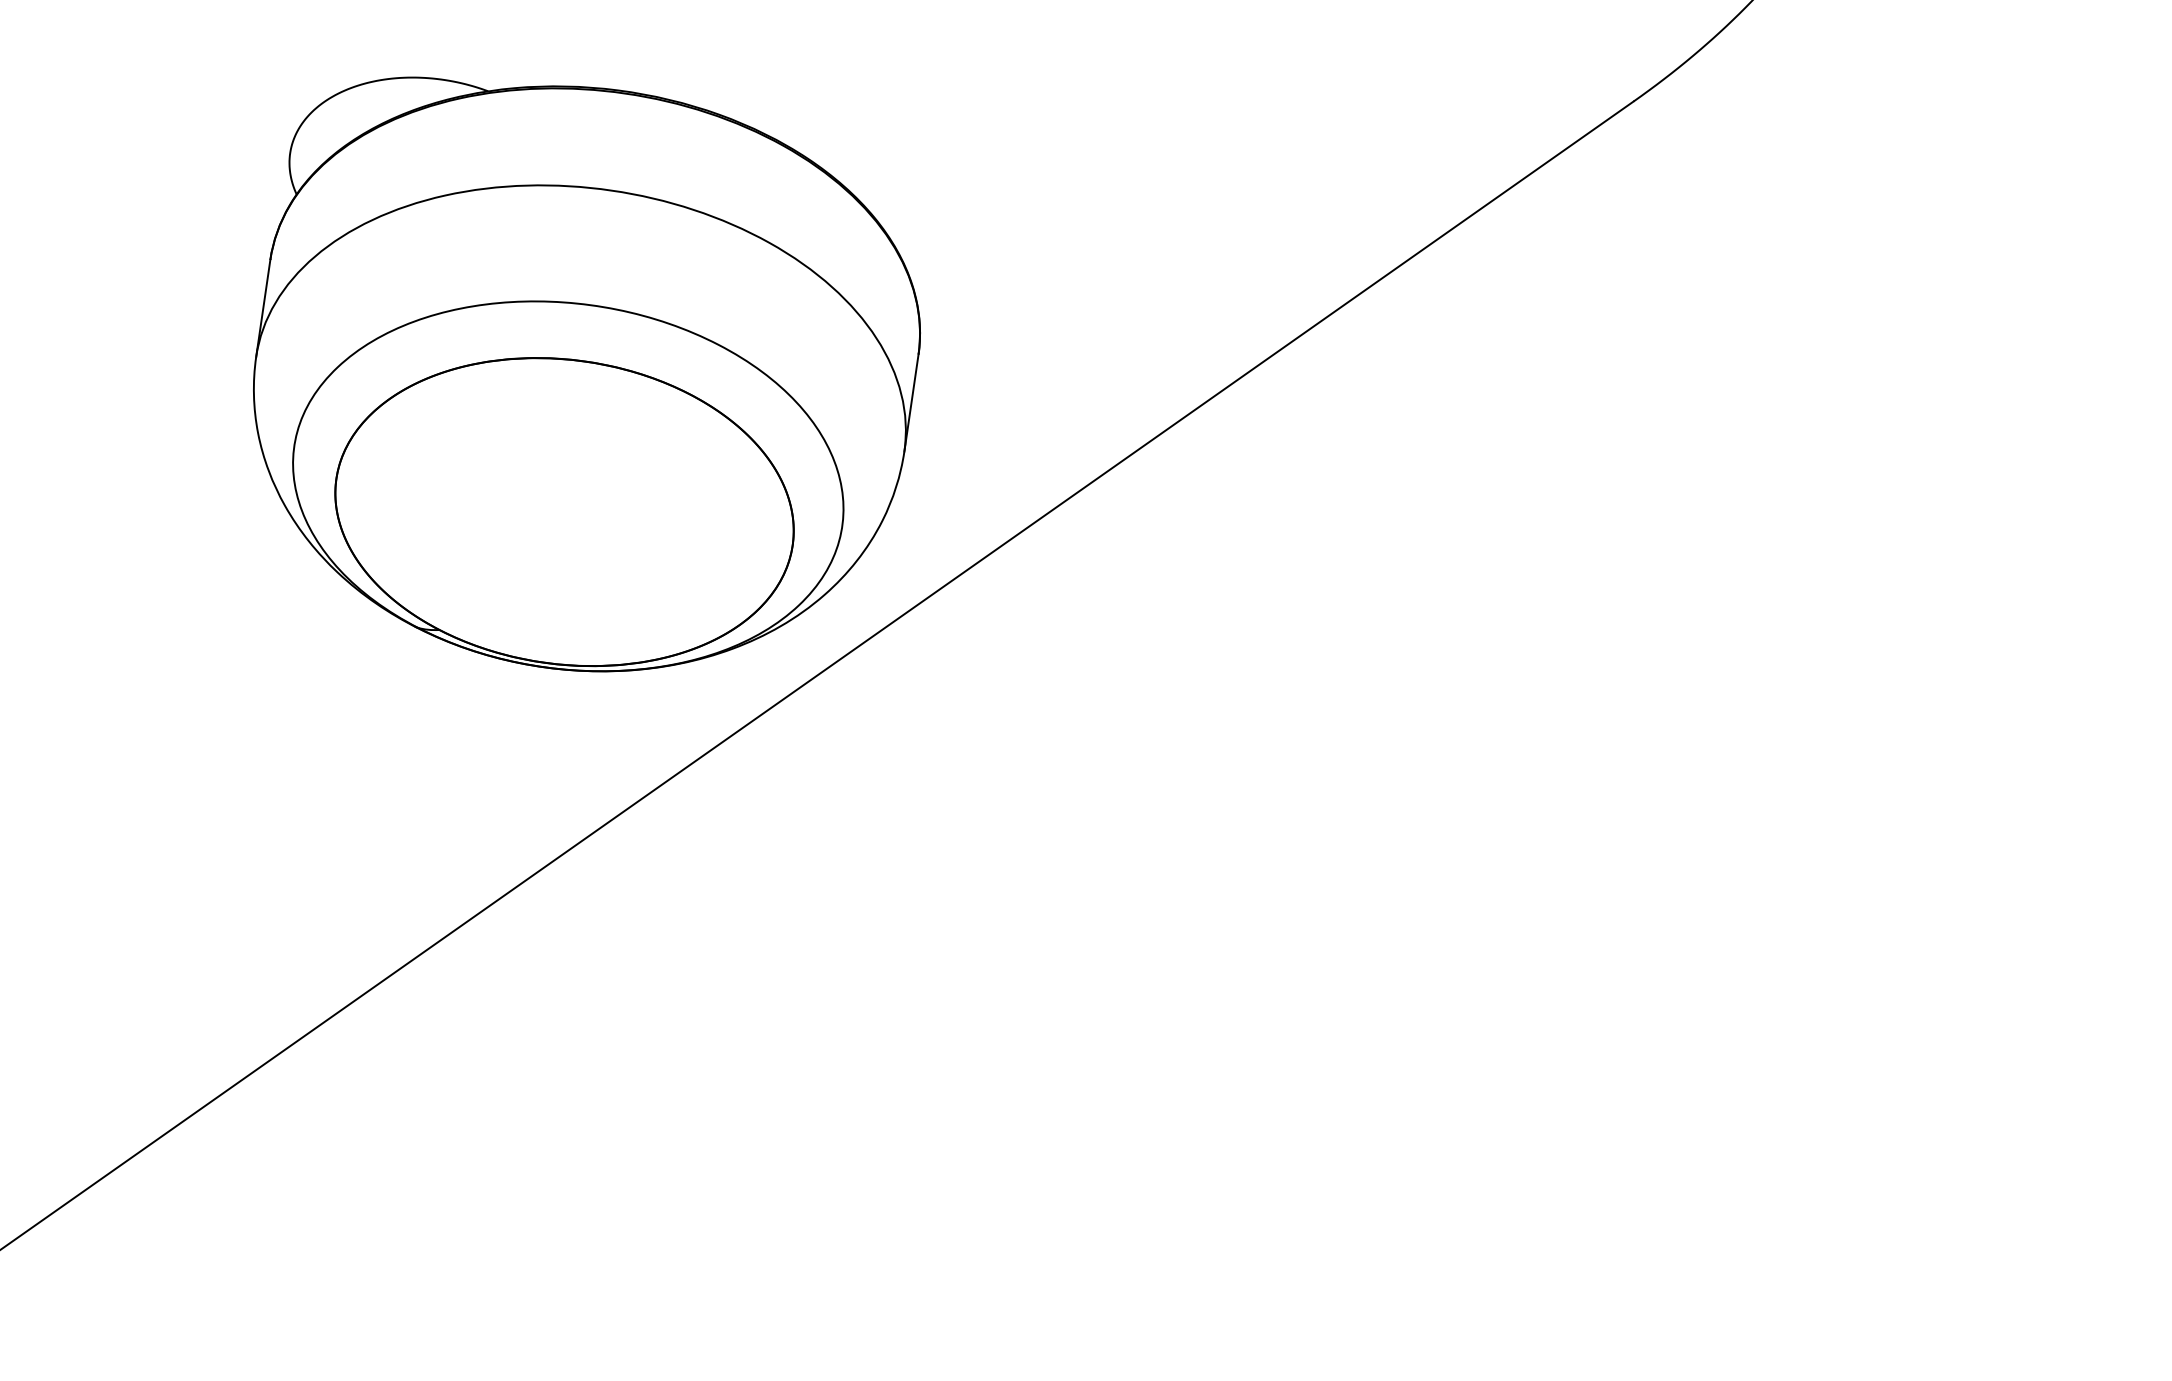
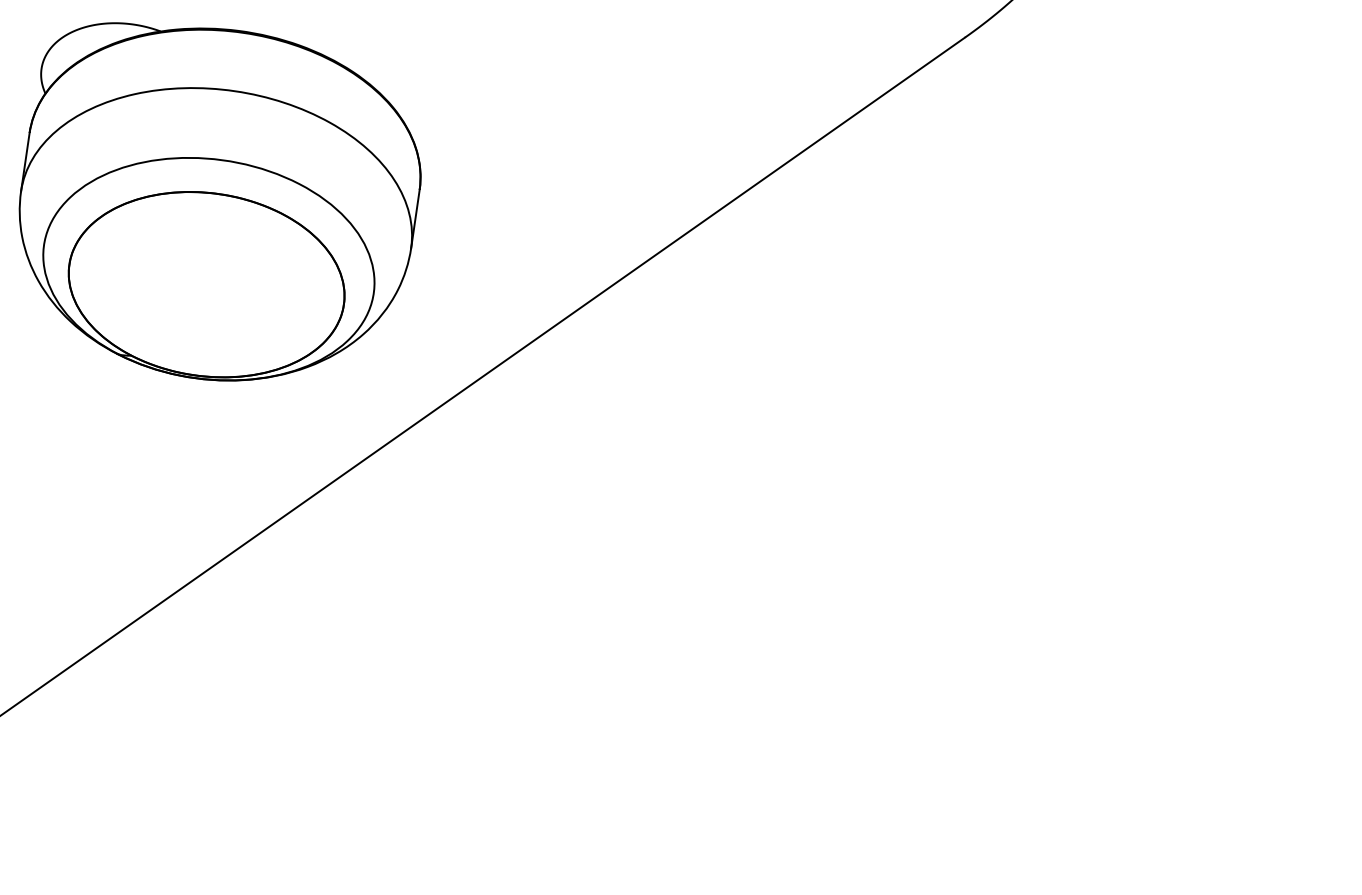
part: (585, 373) -> (219, 201), moved

